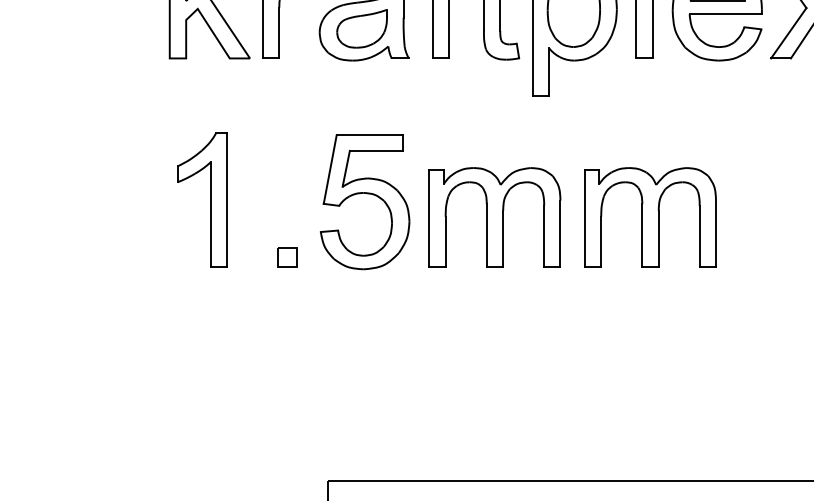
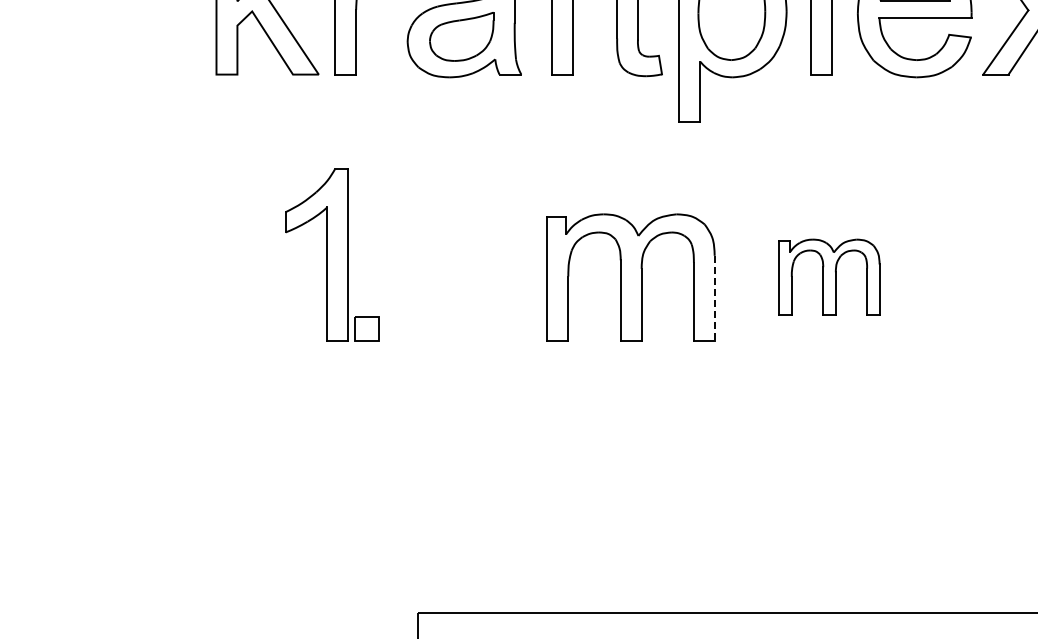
part: (365, 194) -> (465, 247), removed
part: (209, 199) -> (326, 254), moved
part: (650, 217) -> (829, 277), size x0.6
line: (560, 234) -> (714, 298), solid -> dashed

